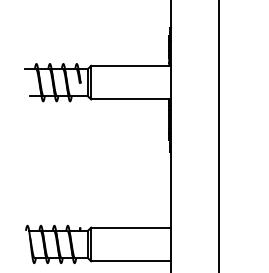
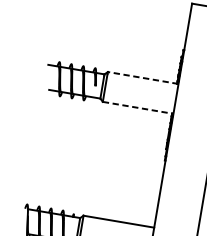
line: (130, 65) -> (142, 77), solid -> dashed
line: (130, 99) -> (137, 107), solid -> dashed

